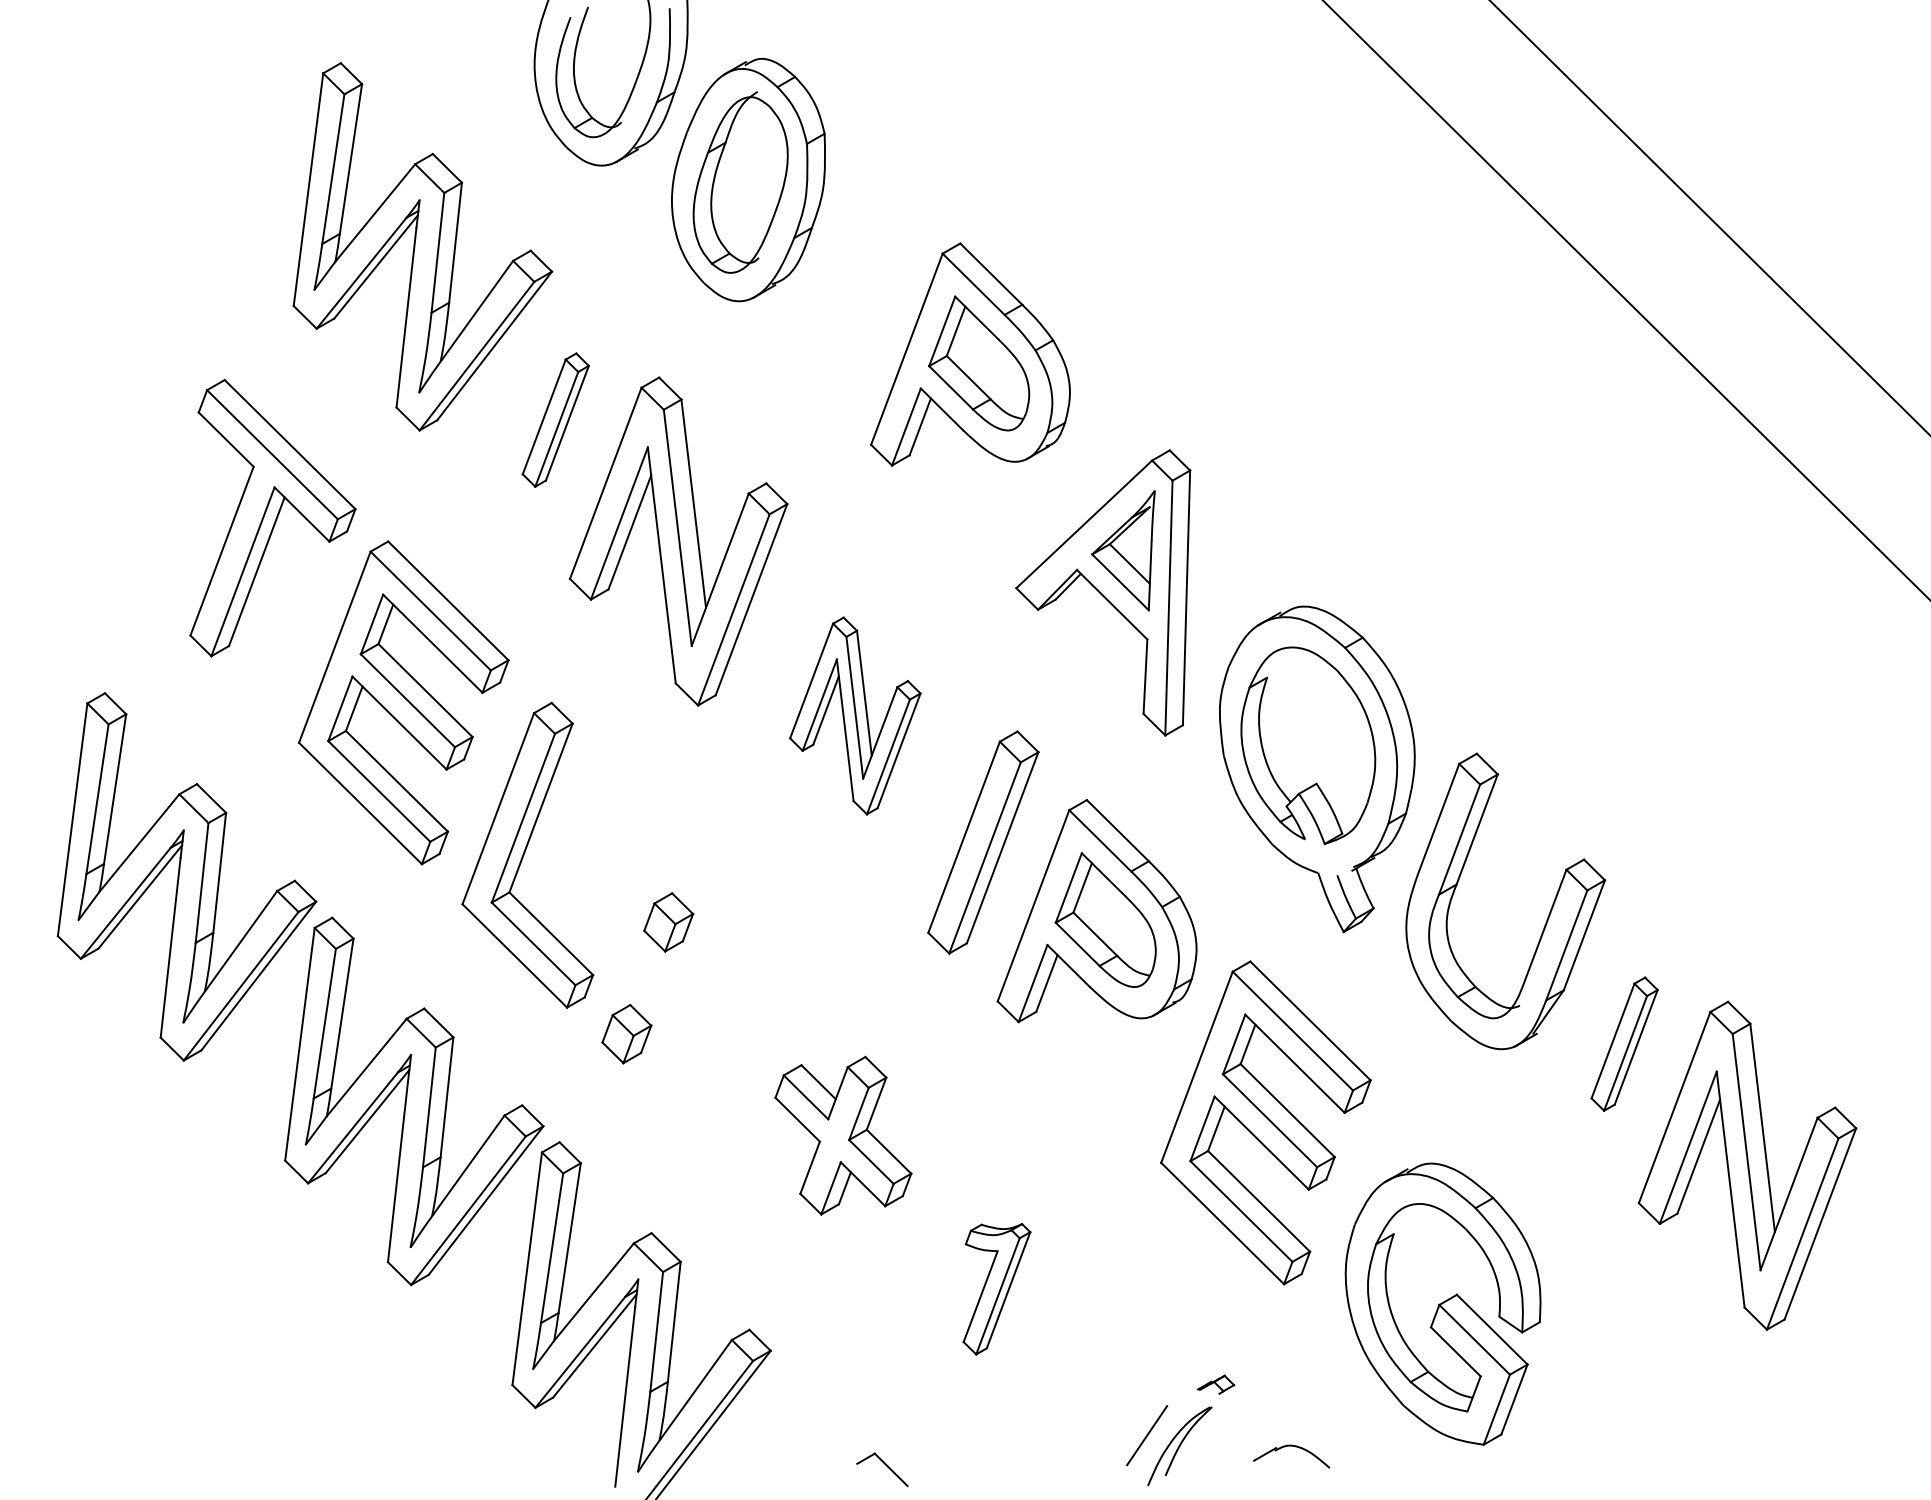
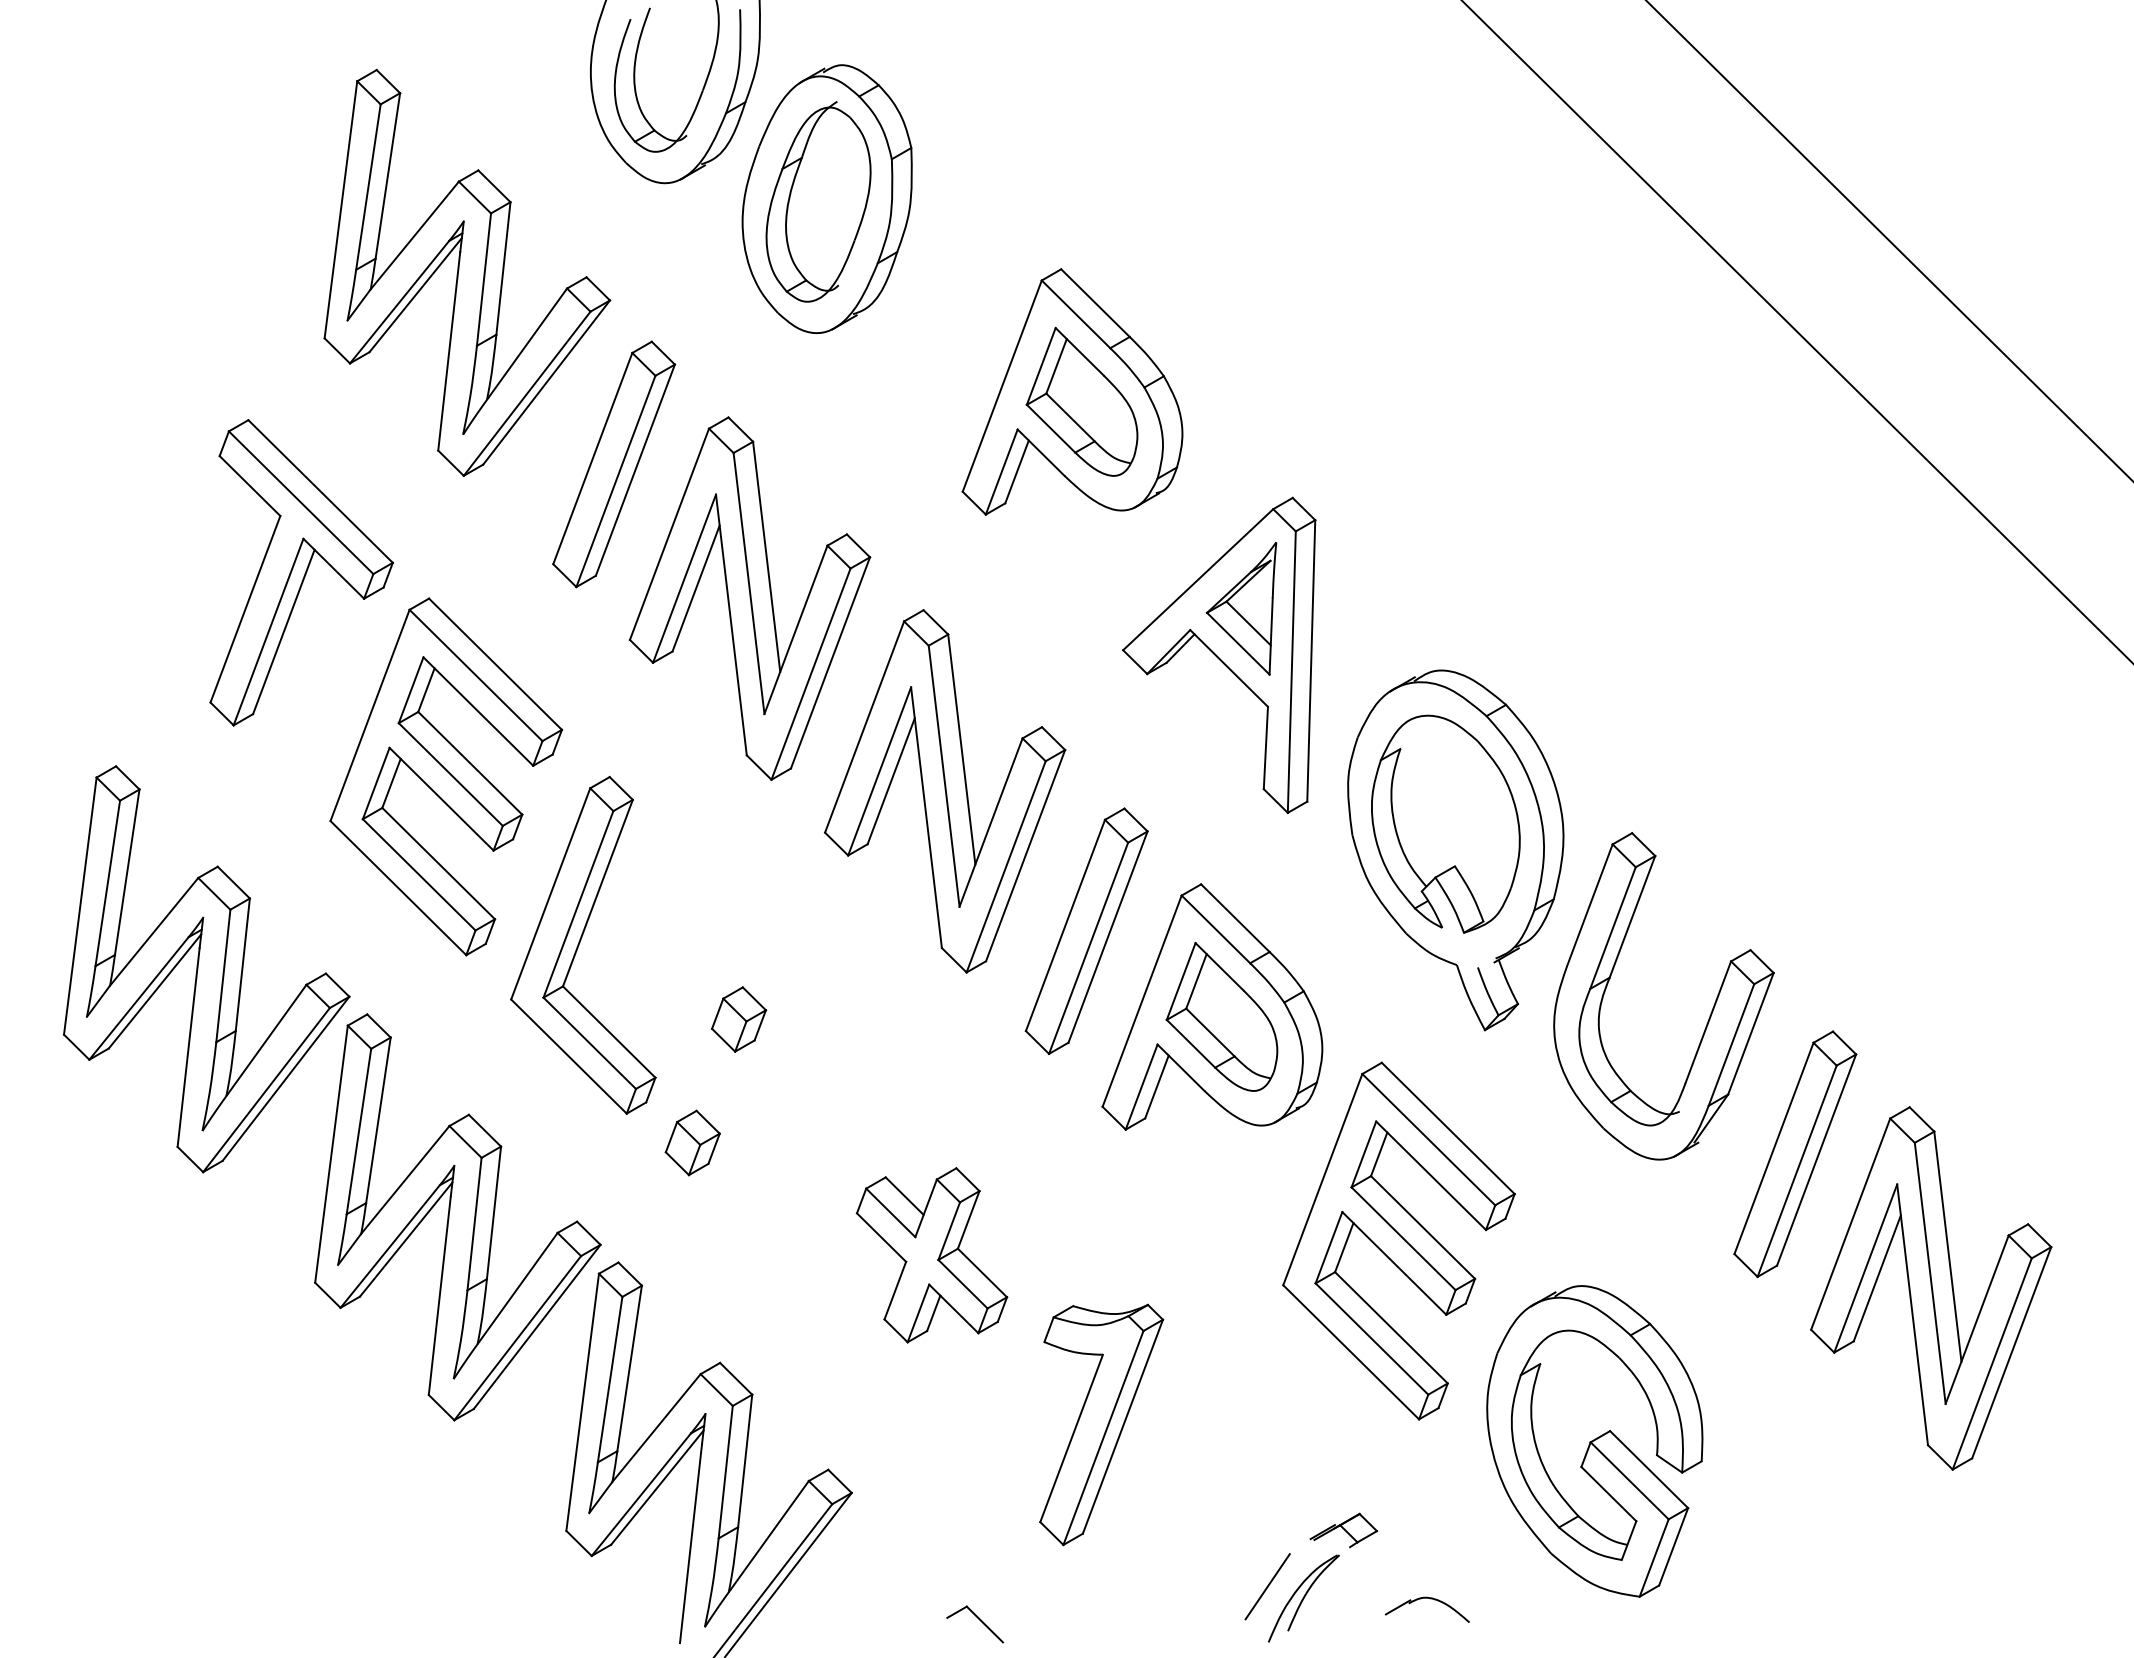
part: (556, 420) -> (614, 464), size x1.67
part: (855, 716) -> (945, 791), size x1.67
part: (1624, 1043) -> (1795, 1153), size x1.67
part: (996, 1288) -> (1101, 1424), size x1.67
part: (1215, 1384) -> (1343, 1530), size x1.67

